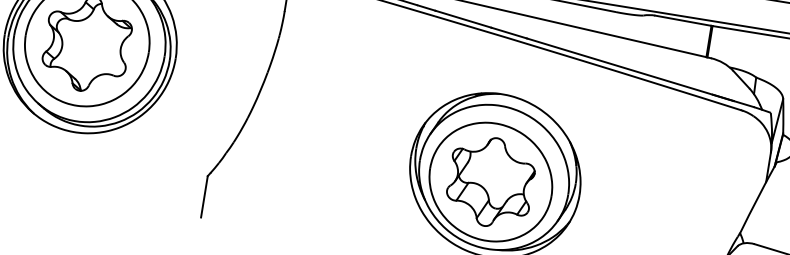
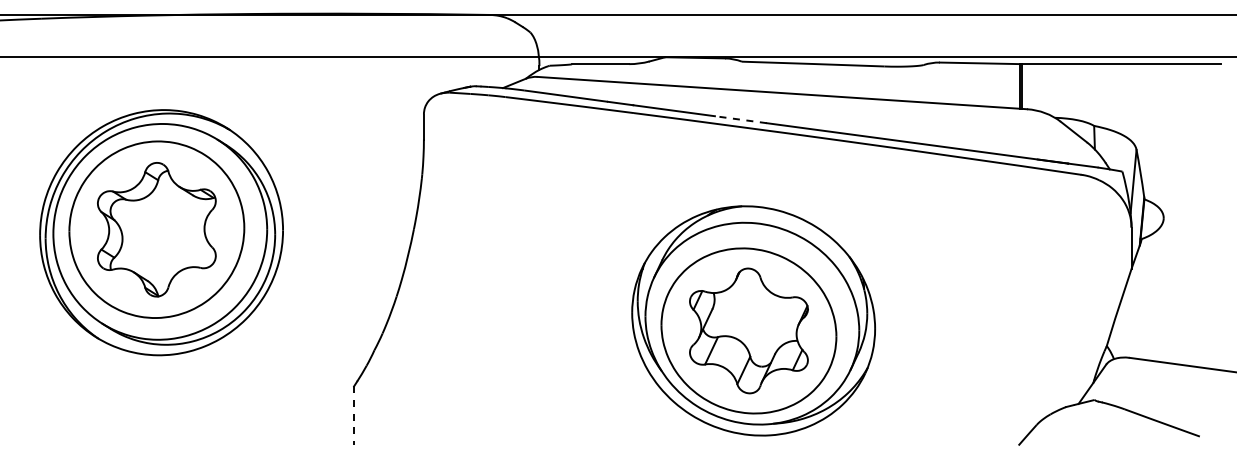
line: (508, 32) -> (740, 119), solid -> dashed
line: (204, 197) -> (354, 416), solid -> dashed

